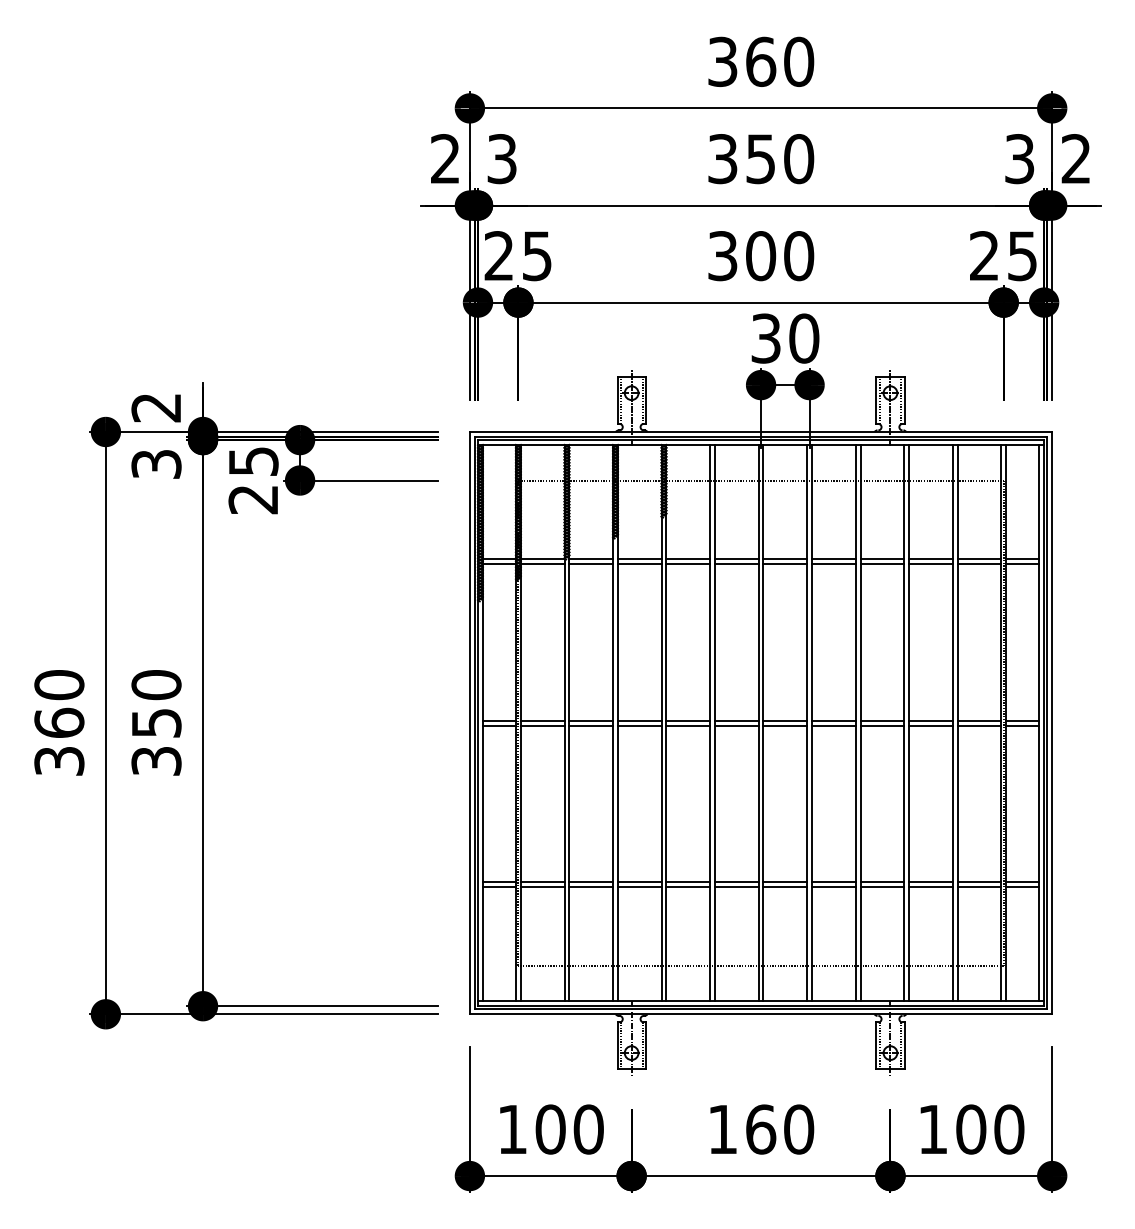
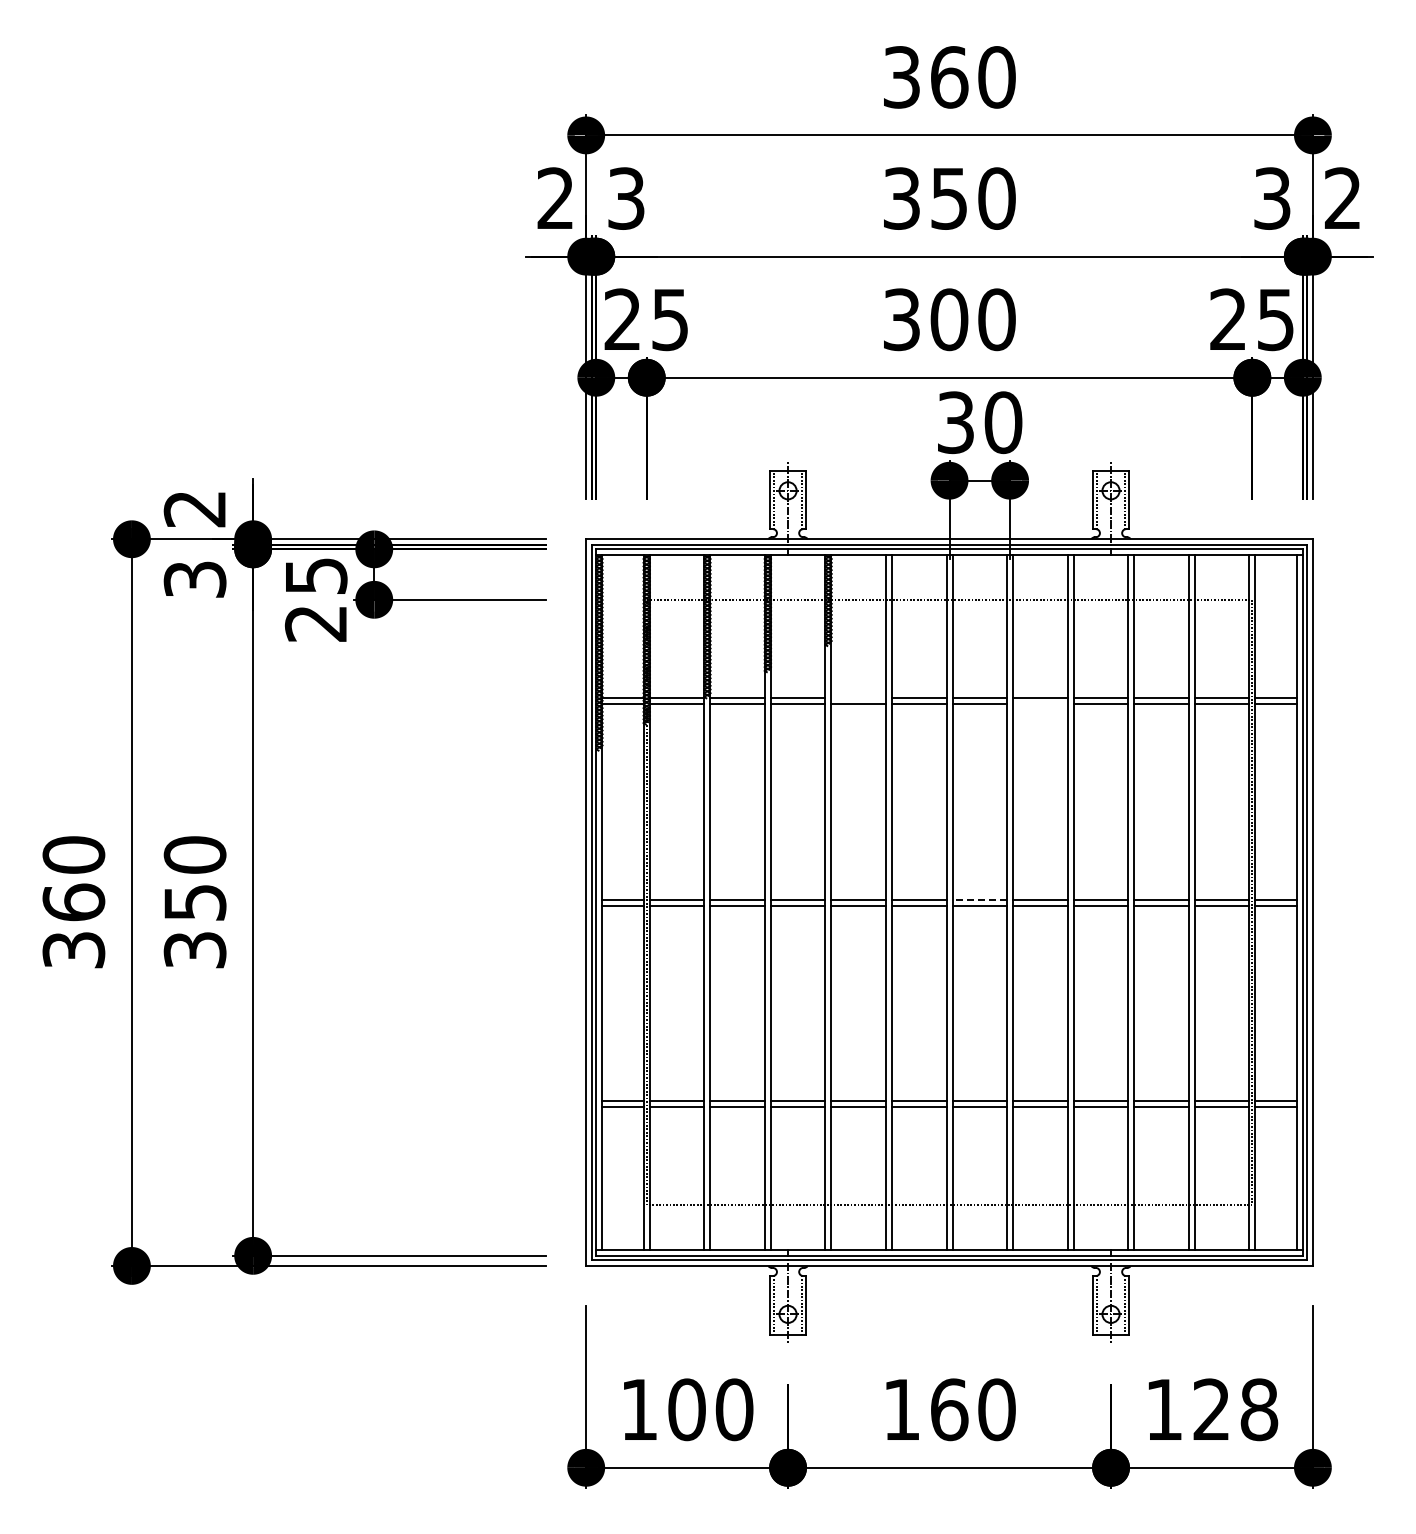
line: (688, 558) -> (858, 697), removed
line: (833, 563) -> (1040, 703), removed
line: (785, 720) -> (979, 899), solid -> dashed
text: (990, 1129) -> (1235, 1409), 100 -> 128

